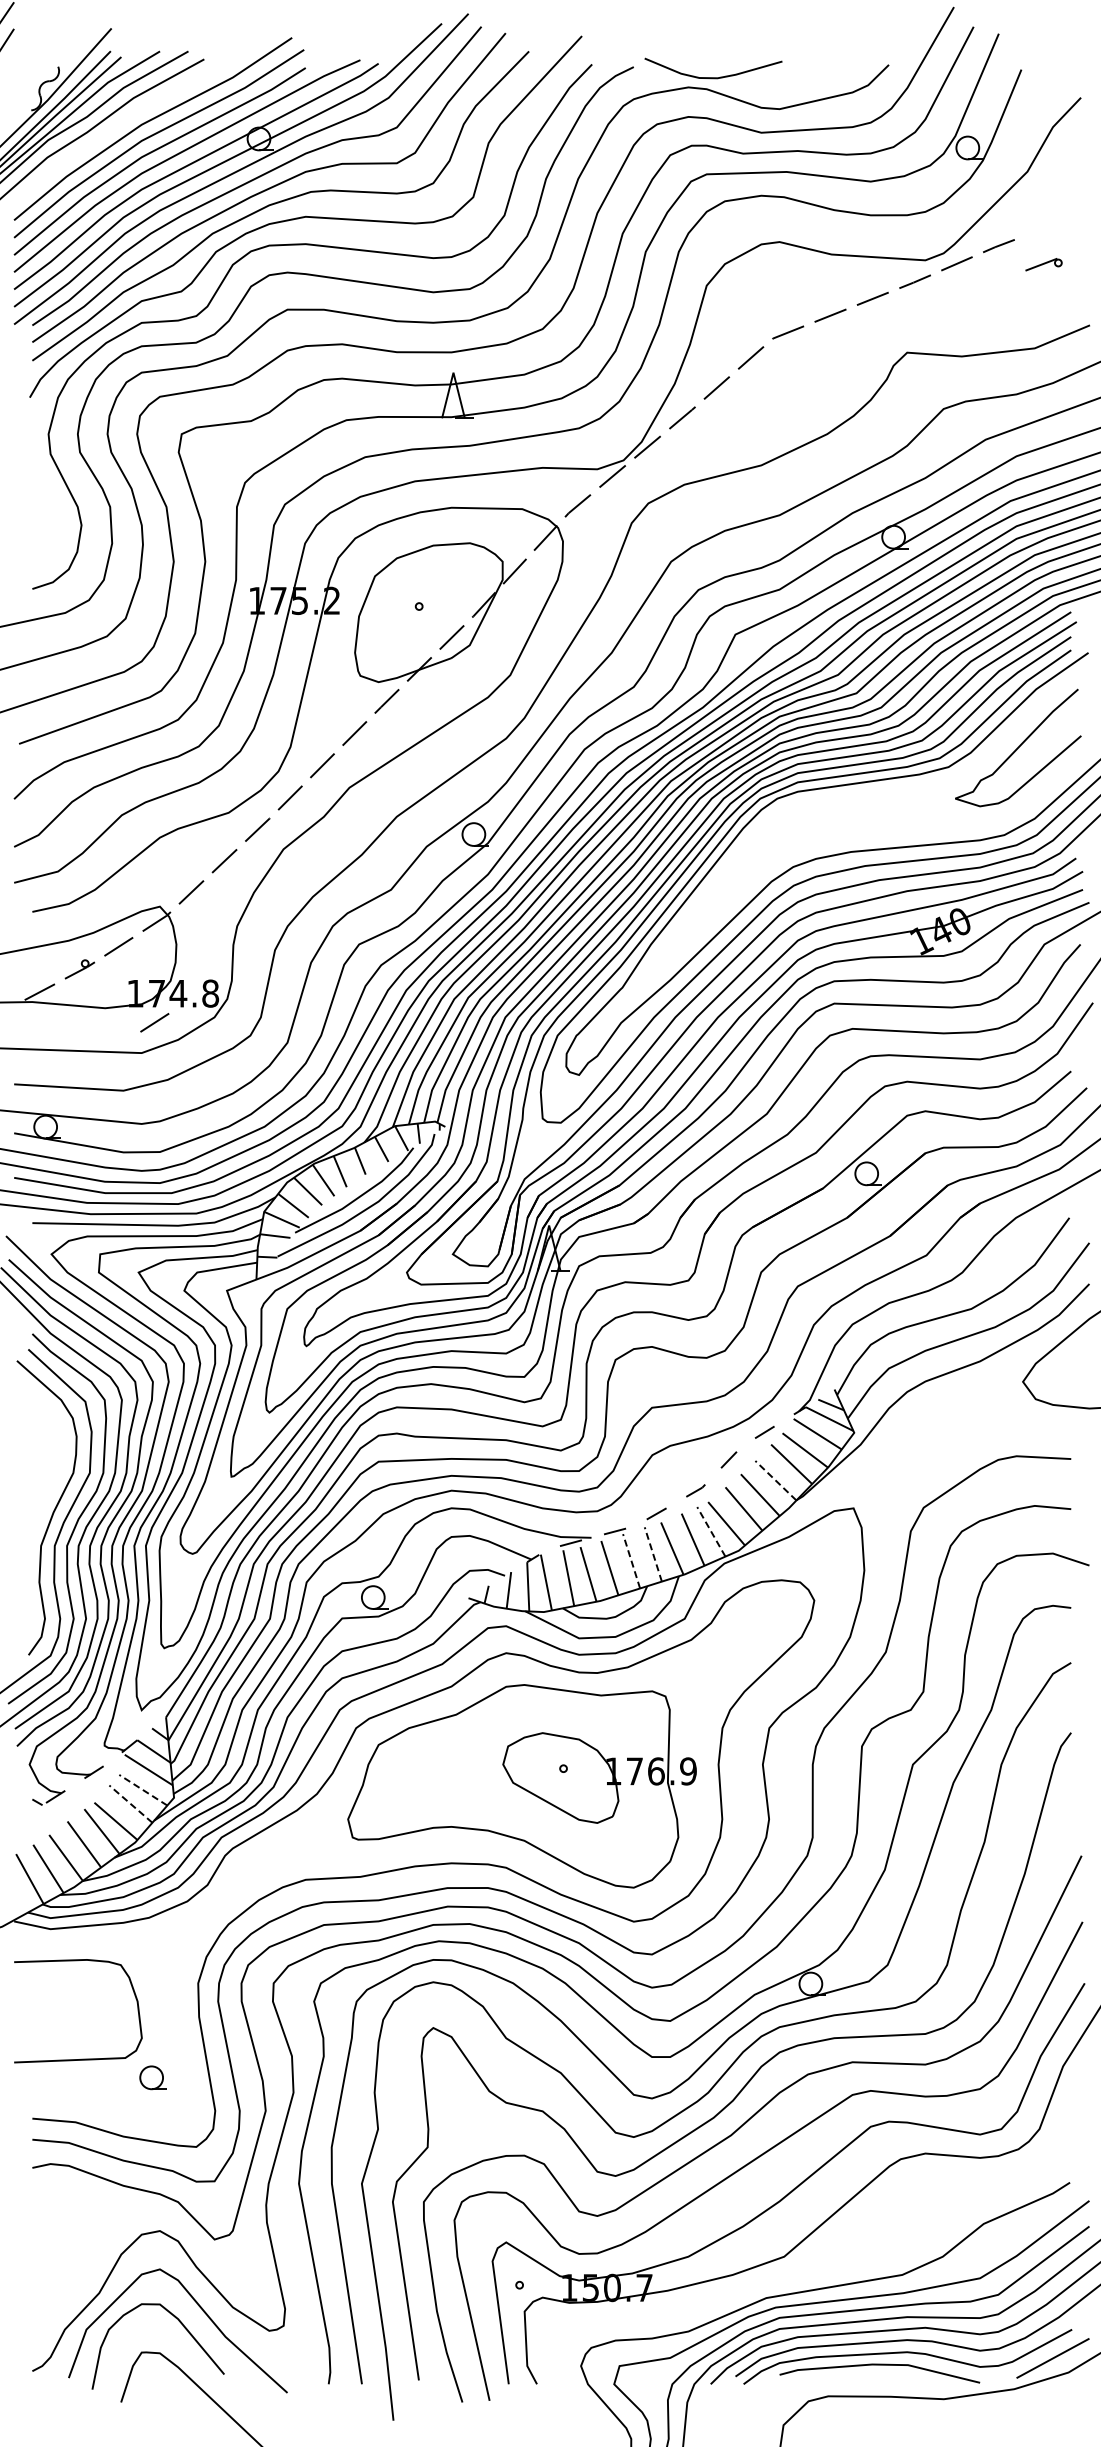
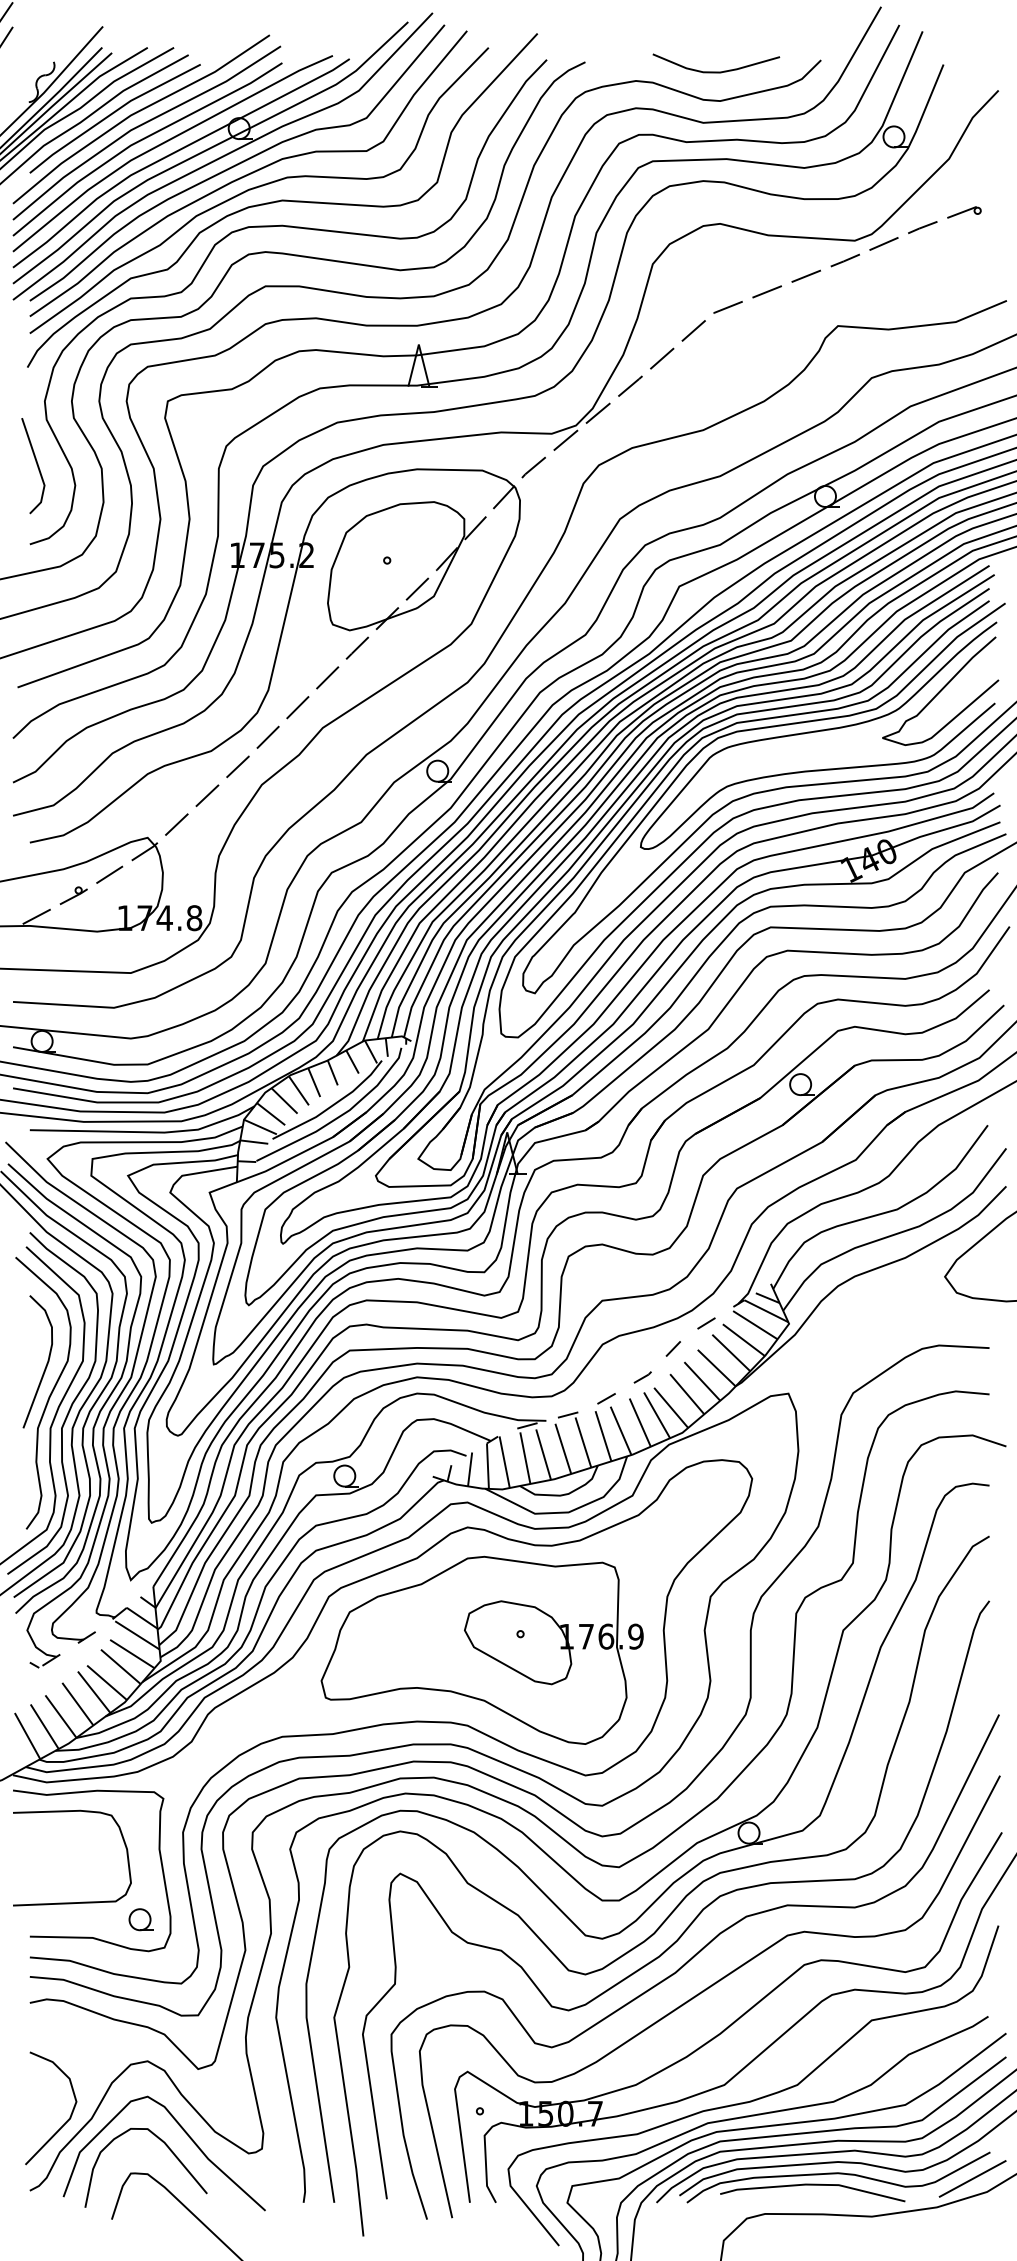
curve: (713, 77) -> (716, 71), moved
line: (122, 123) -> (113, 114), added
part: (1043, 264) -> (963, 212), moved
line: (39, 502) -> (36, 464), added
curve: (885, 792) -> (817, 732), added
line: (154, 1022) -> (142, 944), removed
curve: (50, 1475) -> (46, 1363), added
line: (775, 1480) -> (716, 1367), dashed -> solid
line: (711, 1531) -> (657, 1415), dashed -> solid
line: (653, 1554) -> (603, 1436), dashed -> solid
line: (631, 1560) -> (583, 1441), dashed -> solid
line: (142, 1789) -> (131, 1653), dashed -> solid
line: (130, 1803) -> (120, 1666), dashed -> solid
curve: (99, 2096) -> (91, 1936), added
curve: (821, 2270) -> (758, 2097), added
curve: (71, 2296) -> (65, 2121), added

